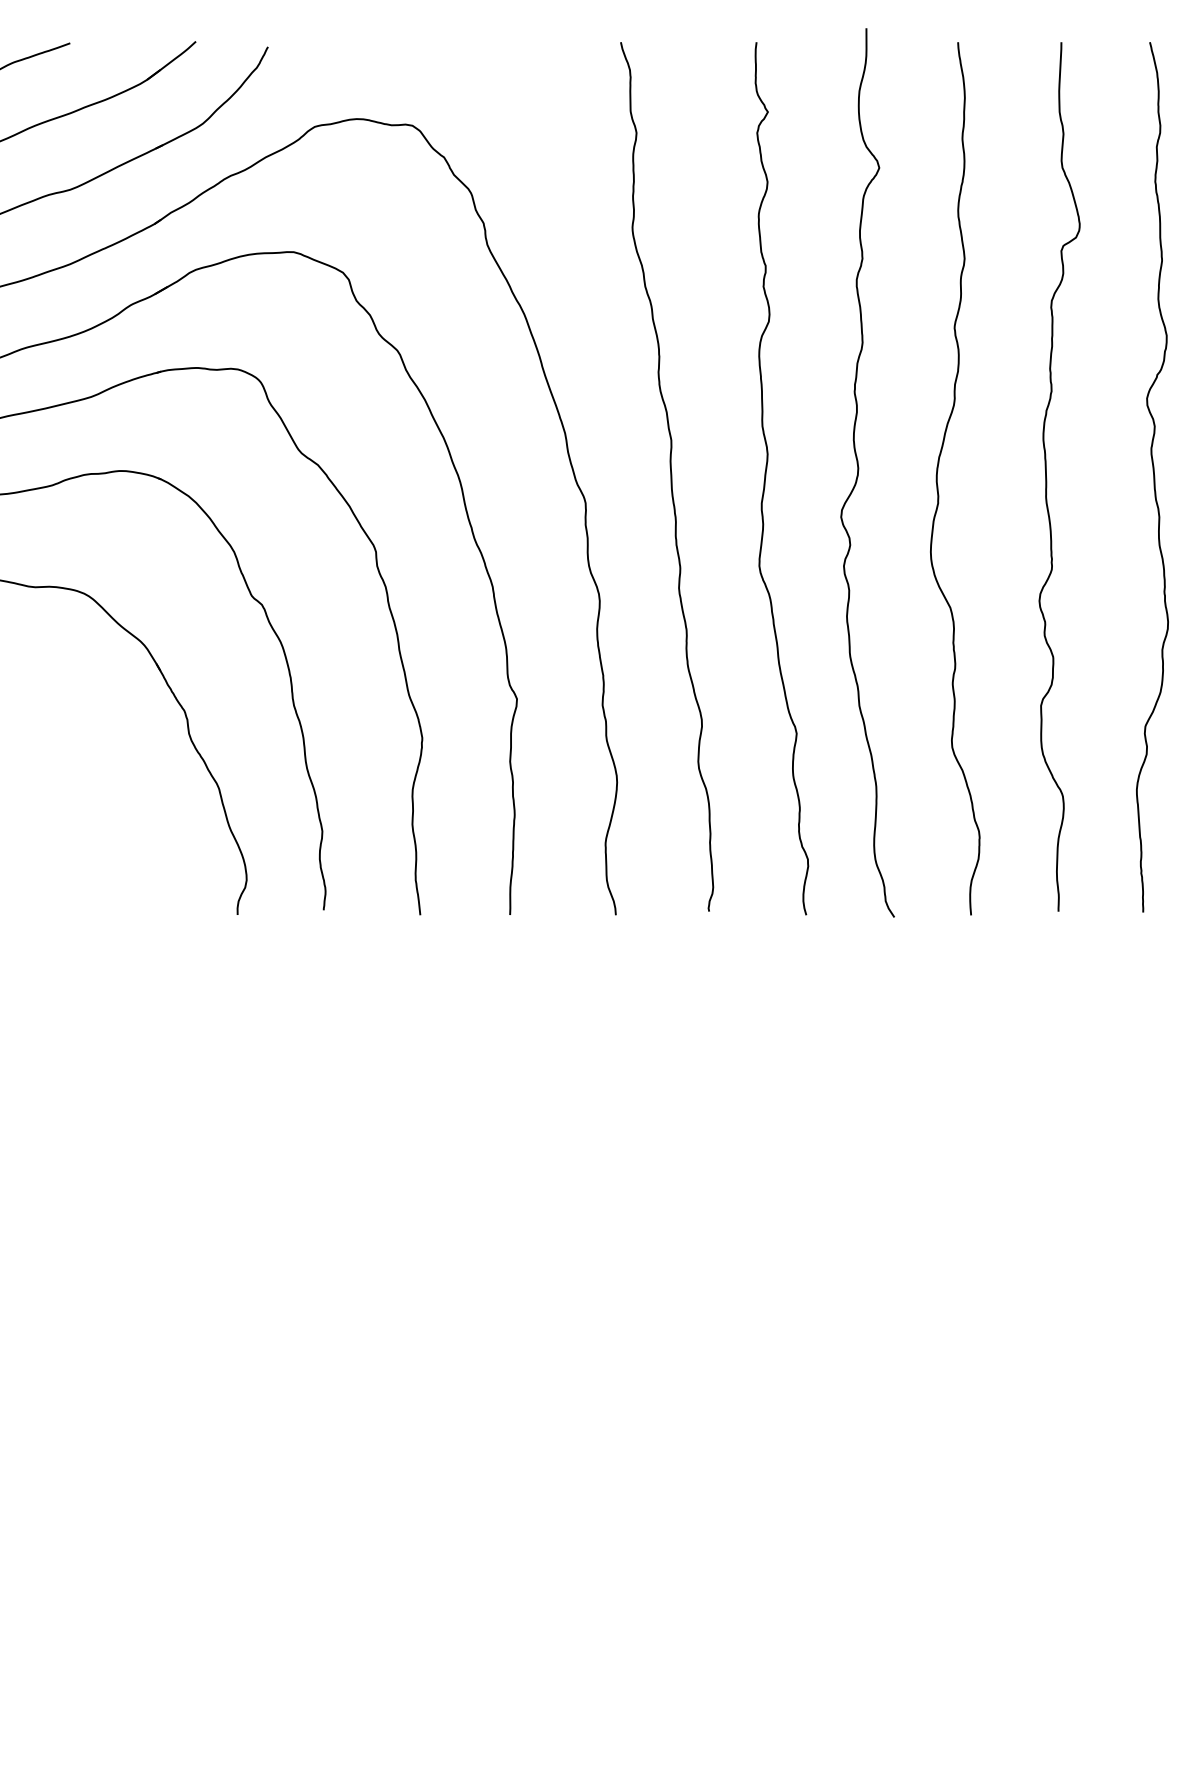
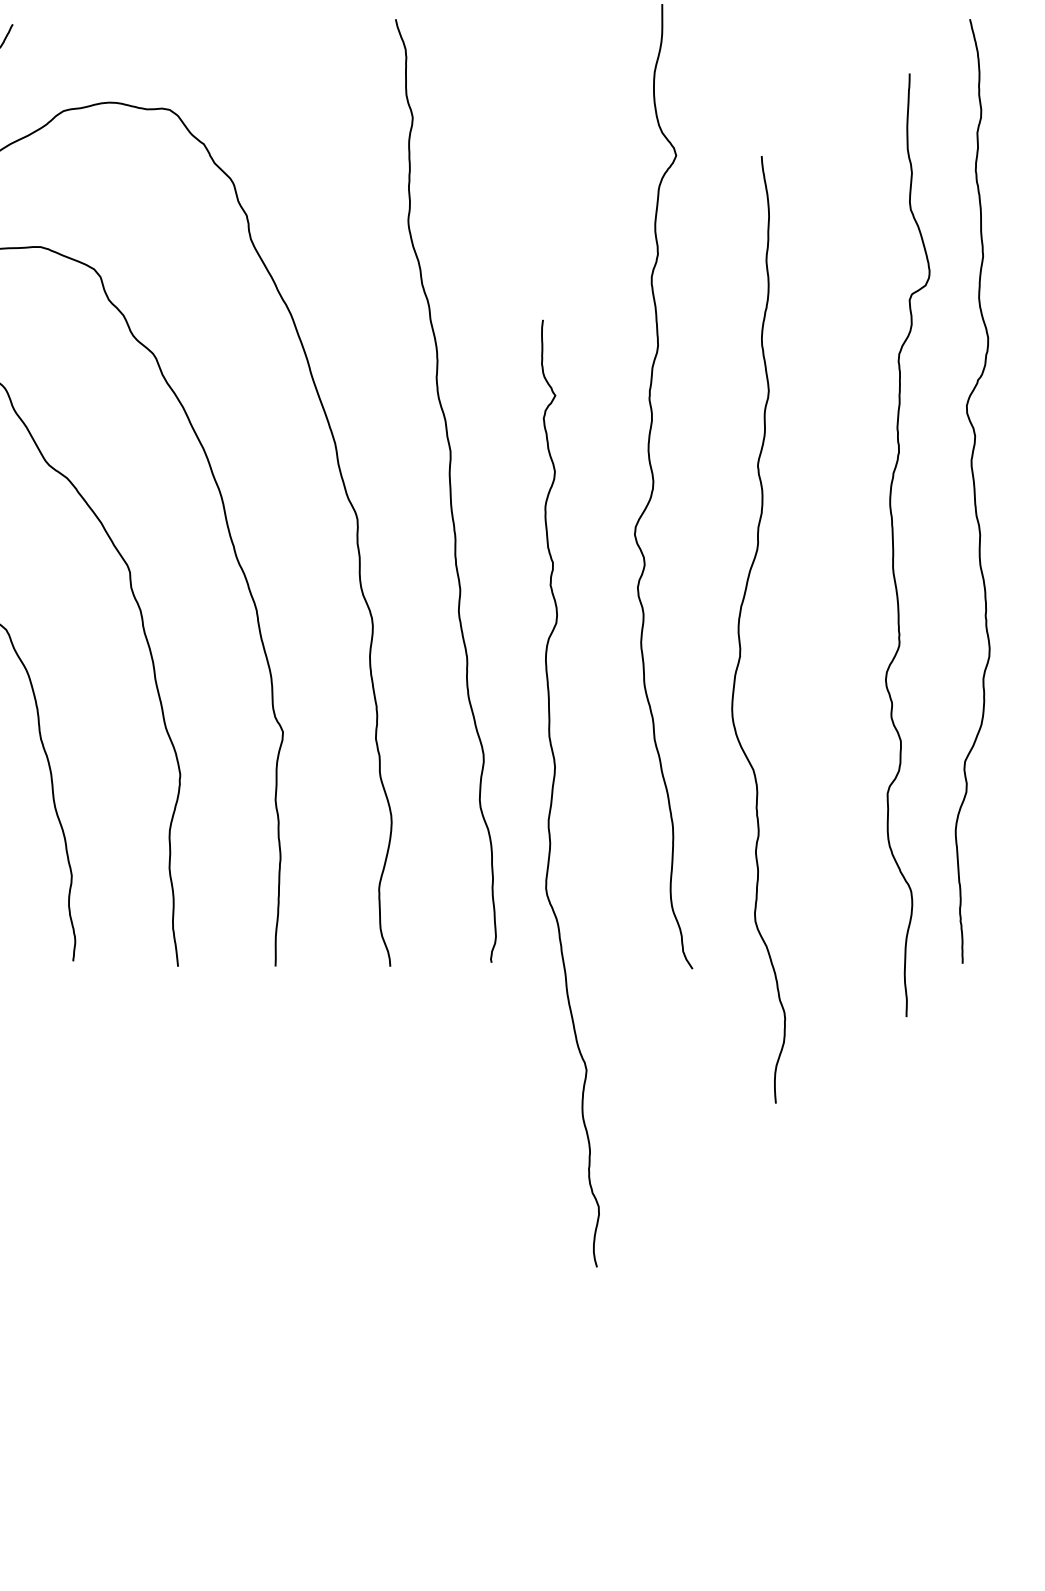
curve: (766, 477) -> (553, 792), moved
curve: (937, 478) -> (739, 629), moved
curve: (1047, 479) -> (894, 548), moved

